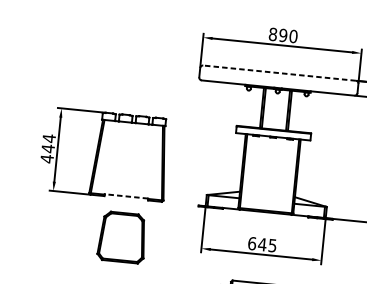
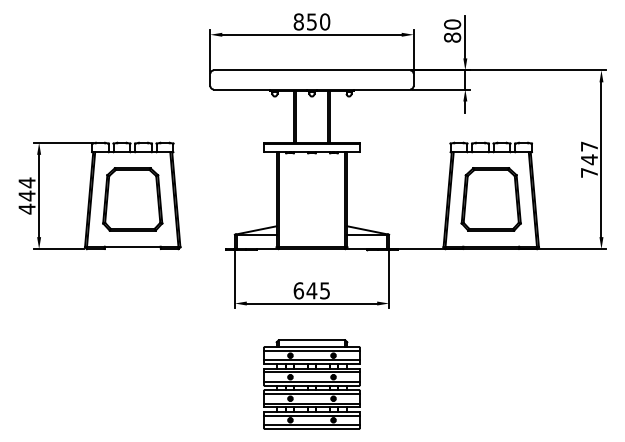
text: (283, 35) -> (311, 21), 890 -> 850
line: (279, 73) -> (311, 70), dashed -> solid
line: (126, 196) -> (132, 246), dashed -> solid
part: (122, 237) -> (132, 199), moved

